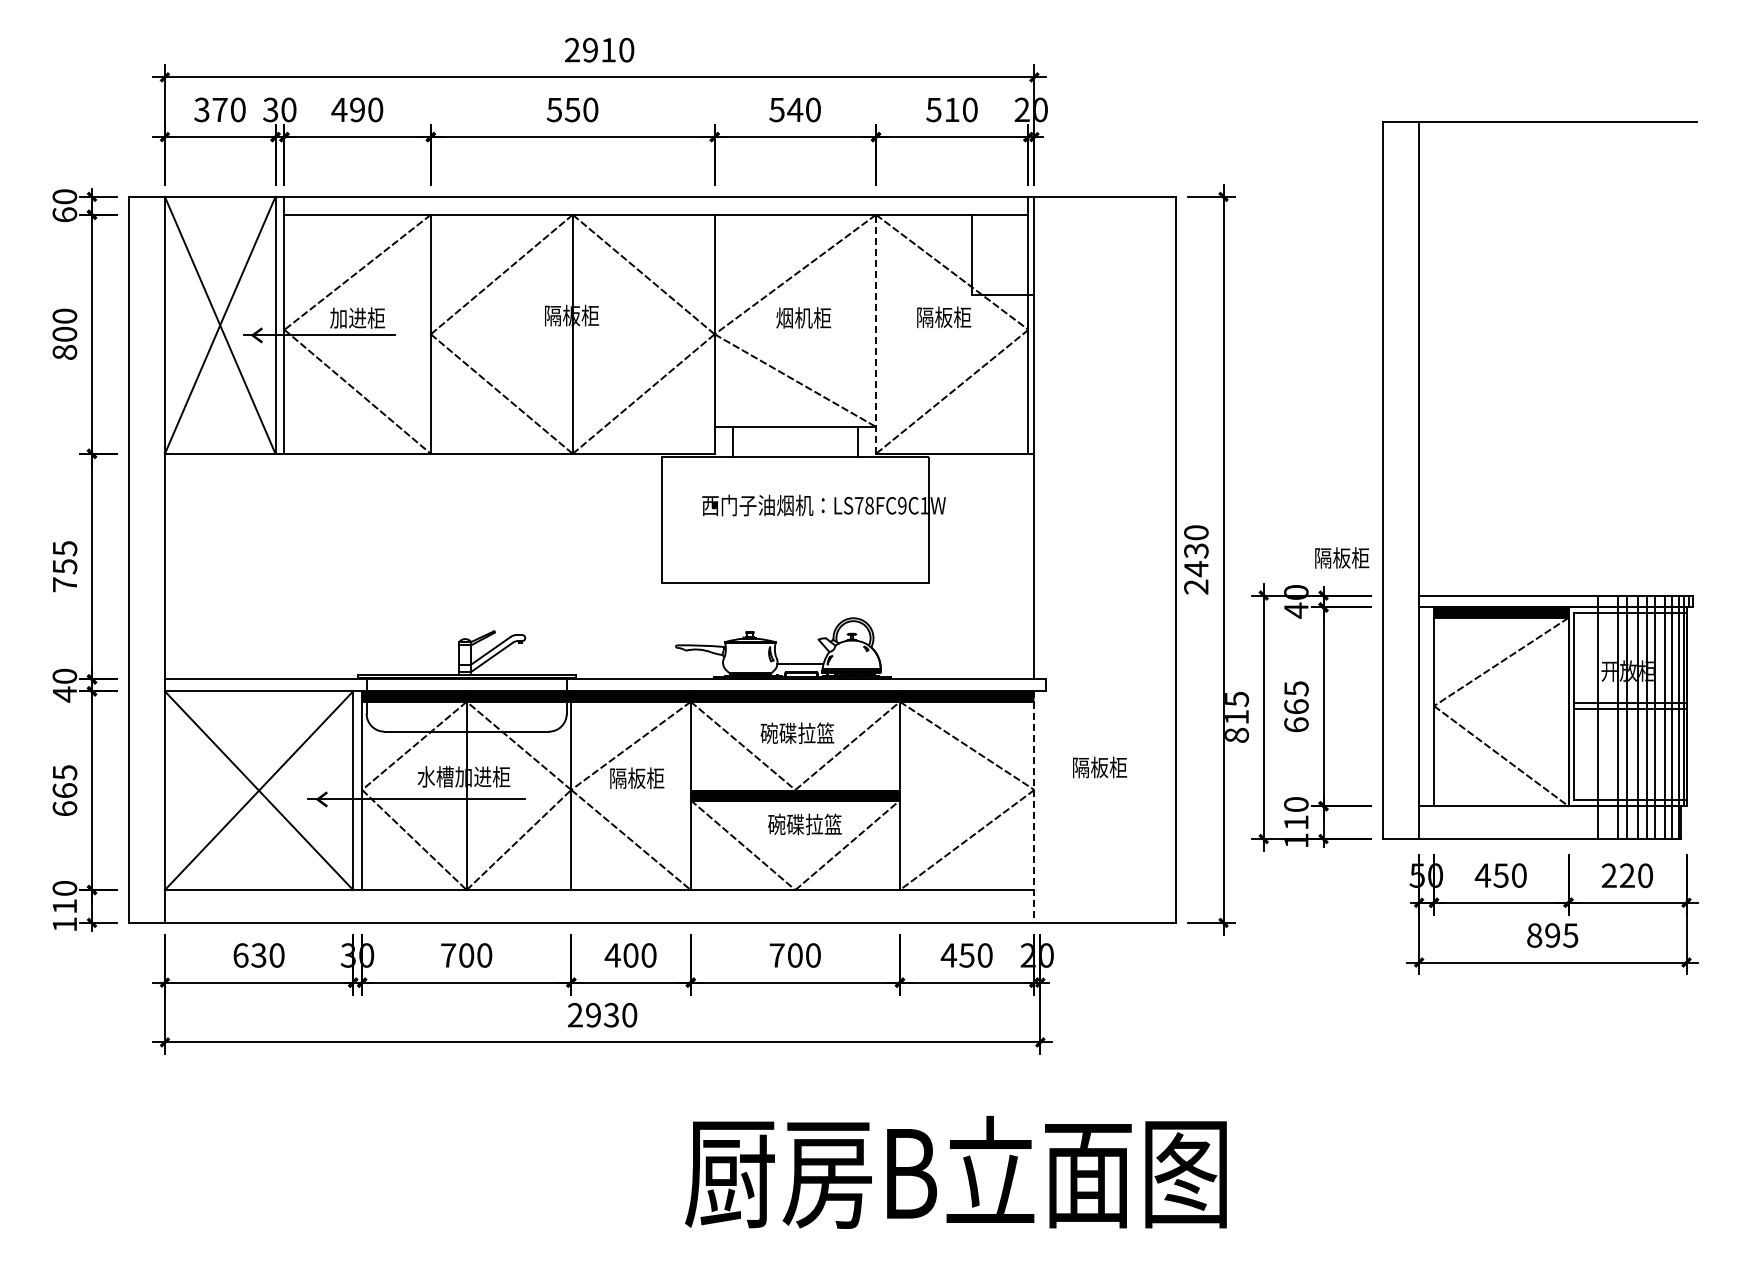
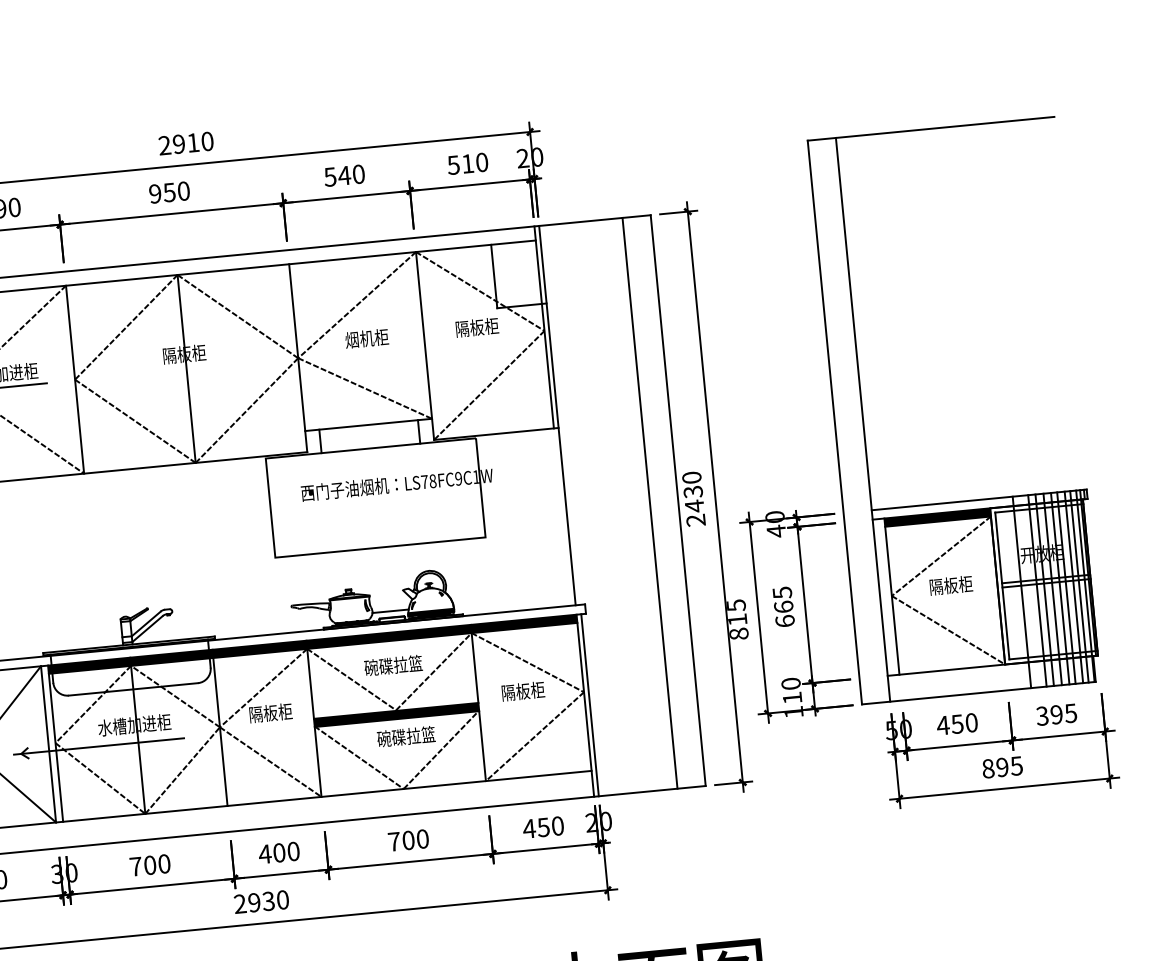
text: (553, 109) -> (154, 193), 550 -> 950
line: (876, 334) -> (425, 346), dashed -> solid
text: (1342, 557) -> (951, 585), moved
line: (1140, 559) -> (650, 503), added
text: (1099, 767) -> (522, 691), moved
line: (1040, 806) -> (590, 704), added
line: (1034, 807) -> (585, 706), dashed -> solid
text: (1626, 875) -> (1056, 714), 220 -> 395

